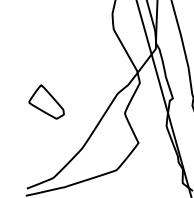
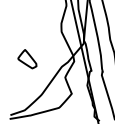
part: (46, 102) -> (27, 59), moved

